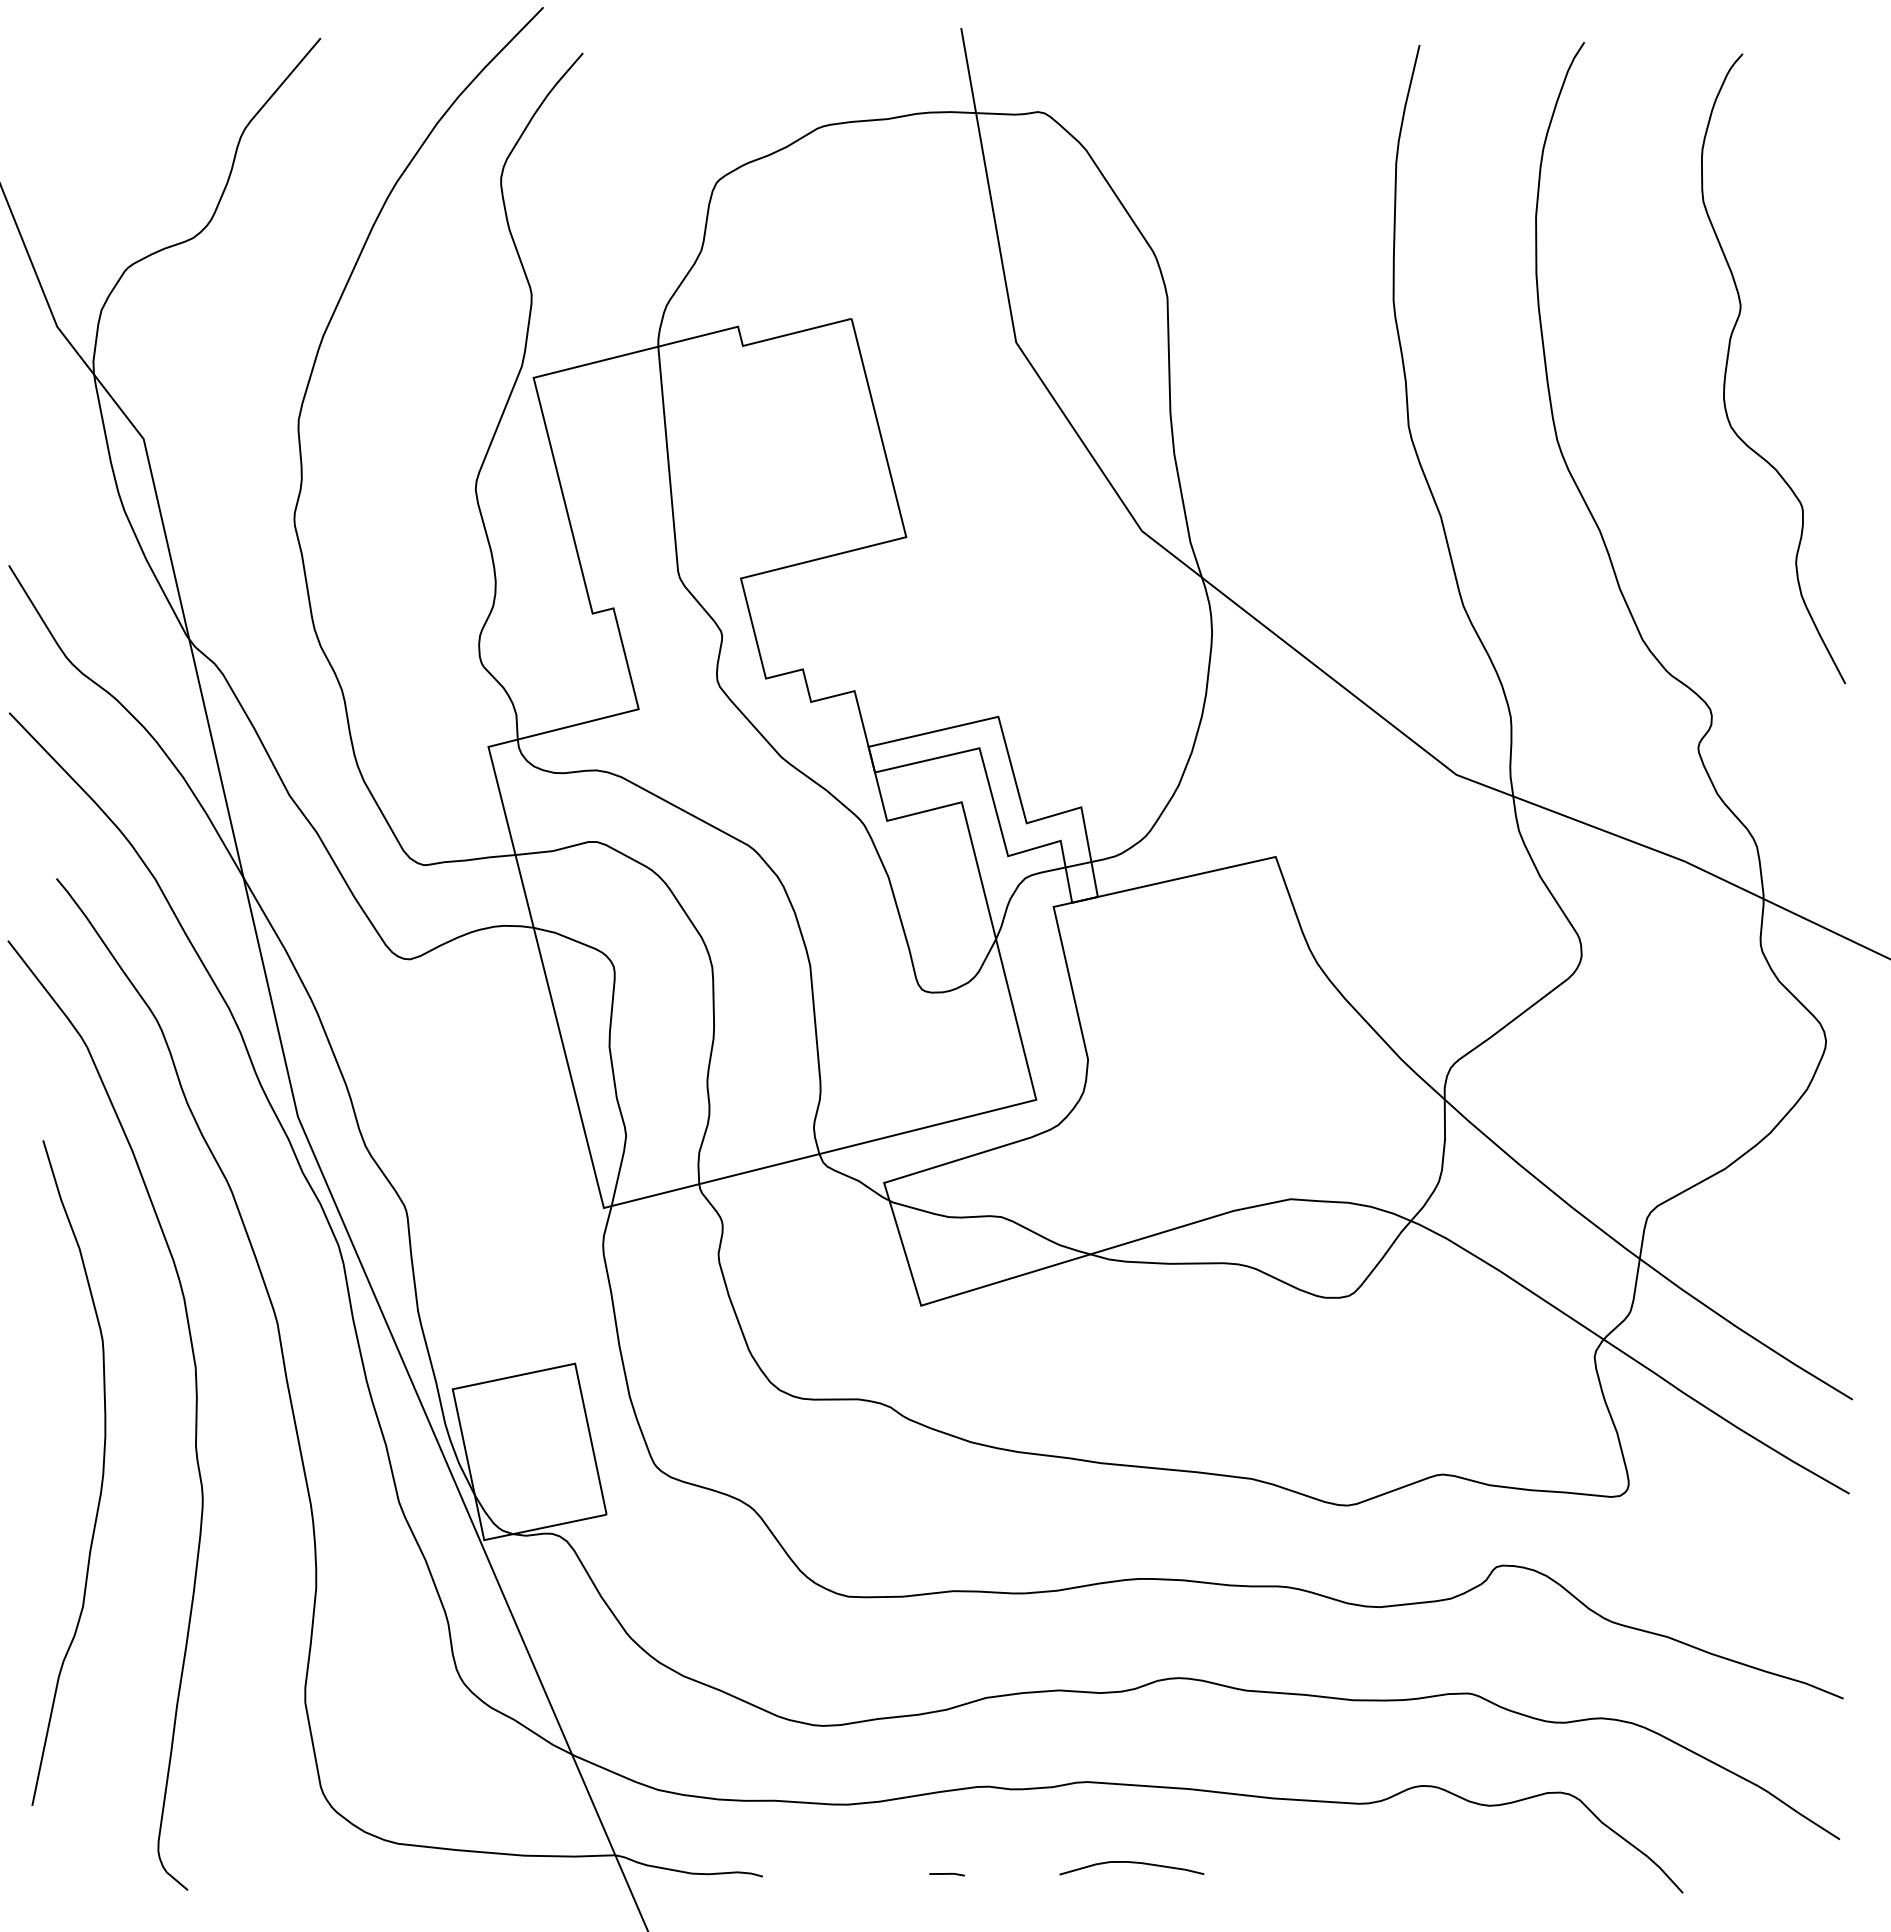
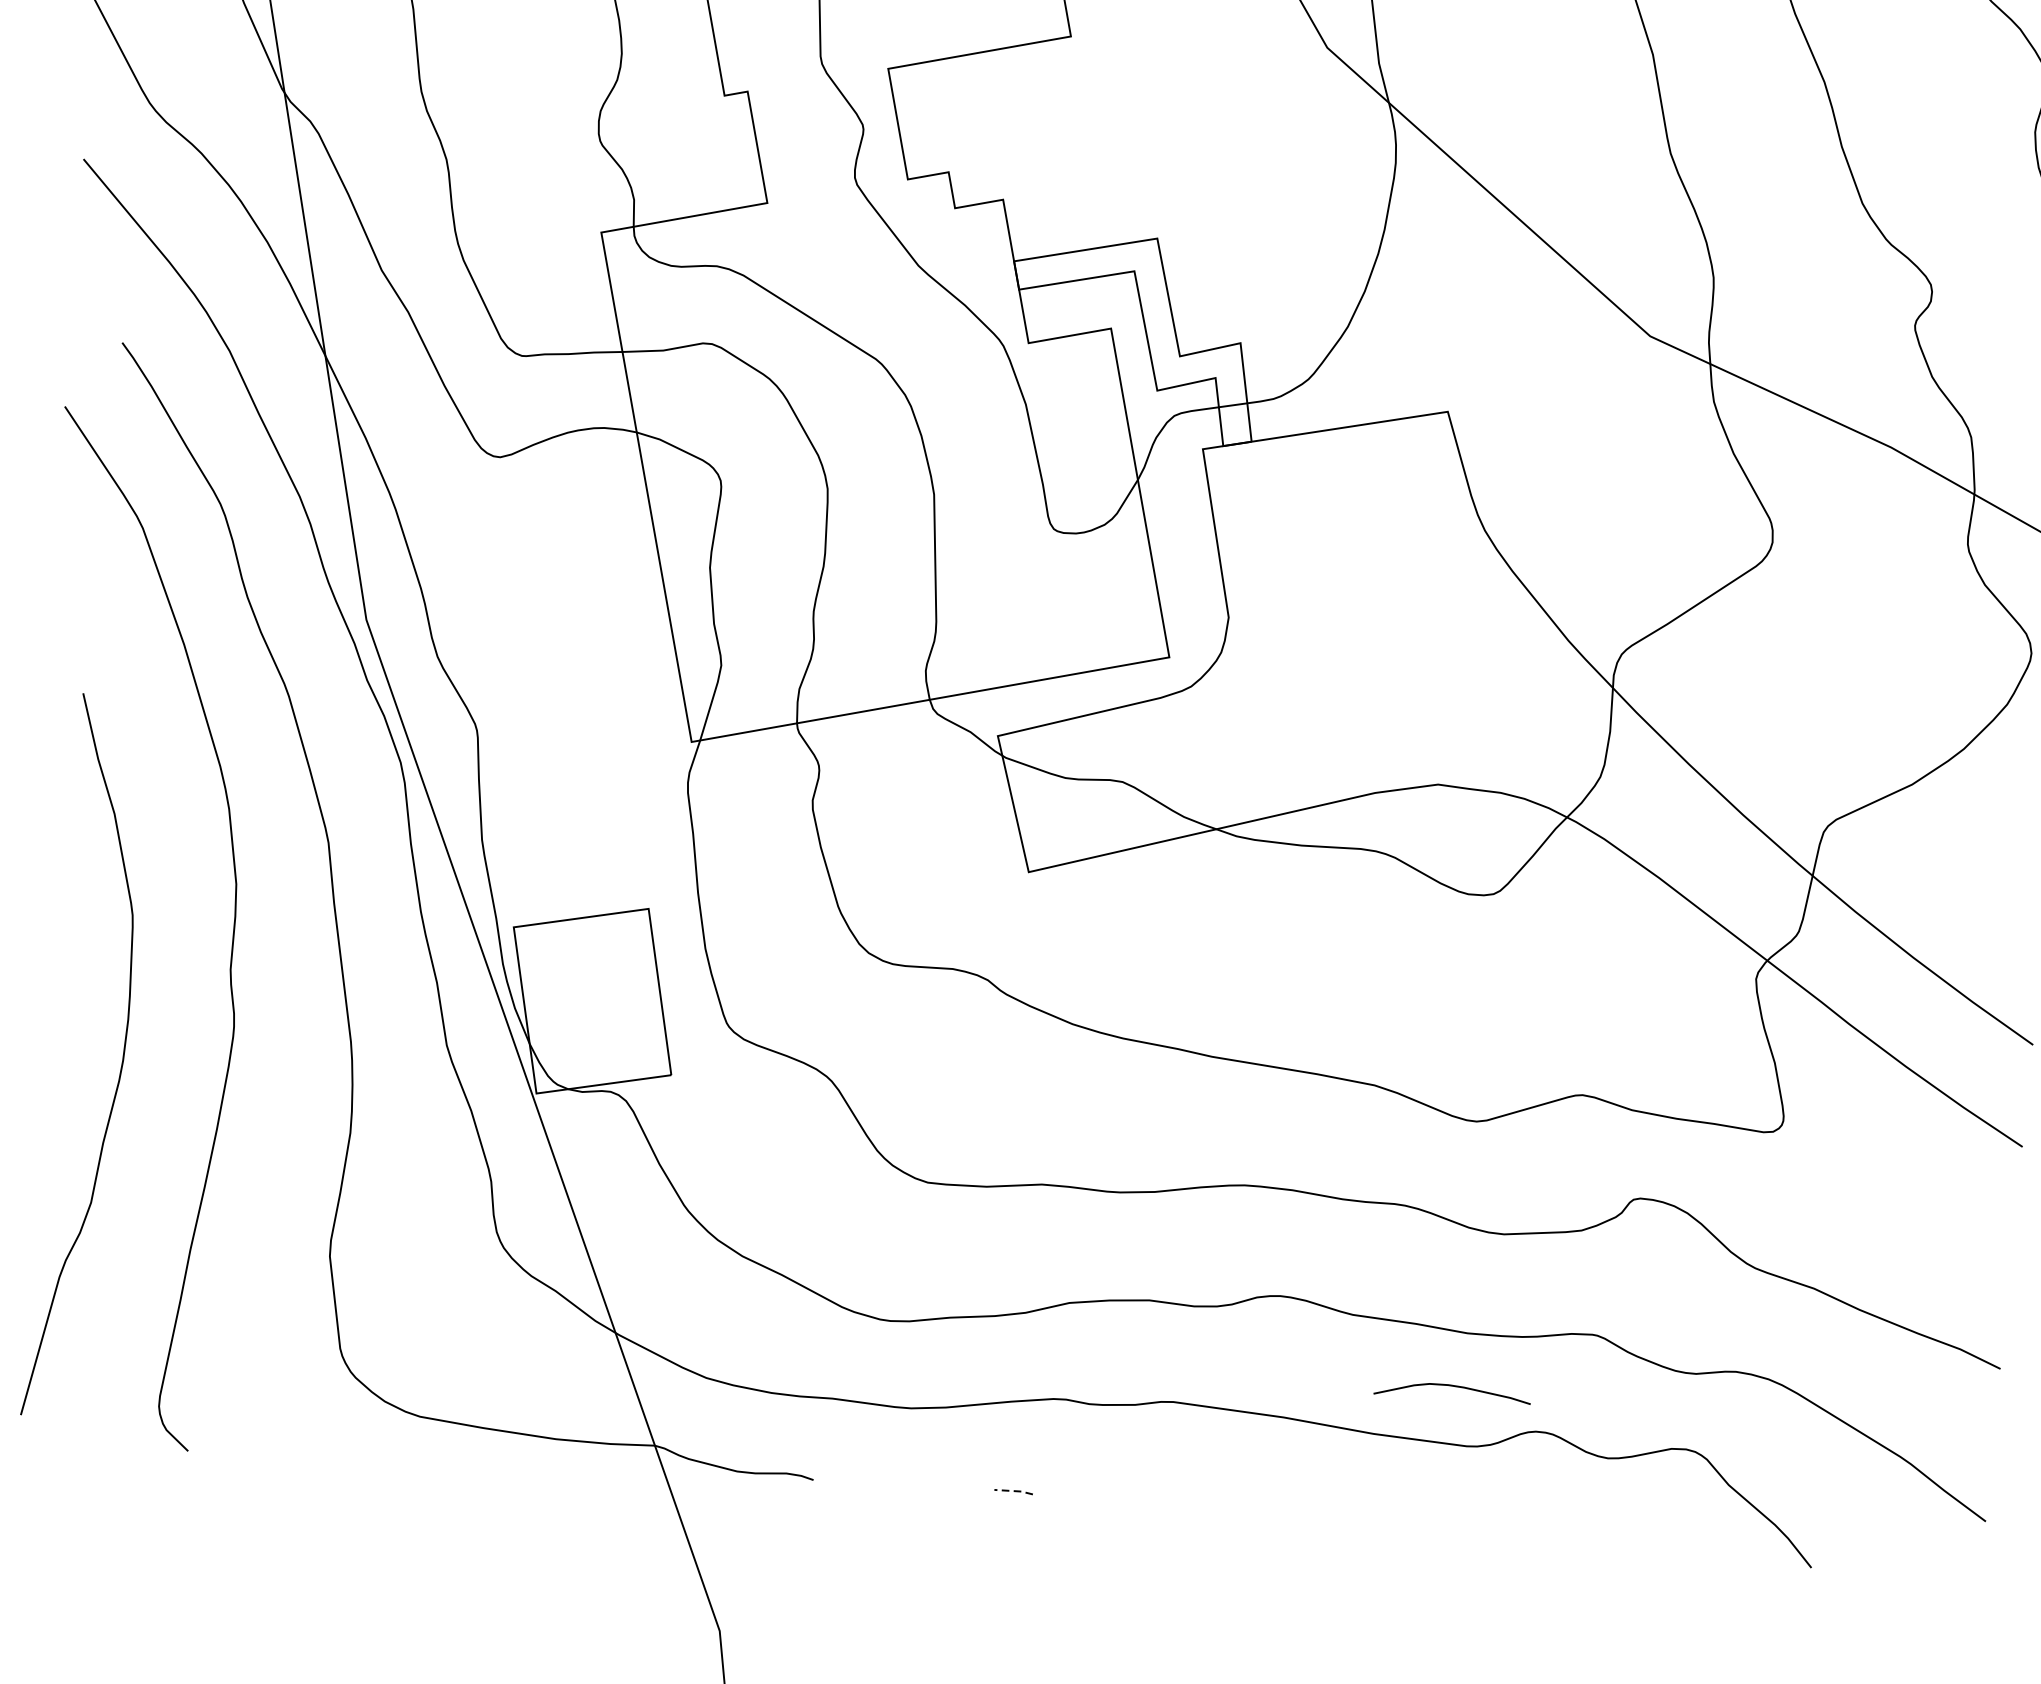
curve: (101, 1478) -> (120, 1064), moved
curve: (1131, 1863) -> (1452, 1387), moved
line: (947, 1873) -> (1014, 1490), solid -> dashed

